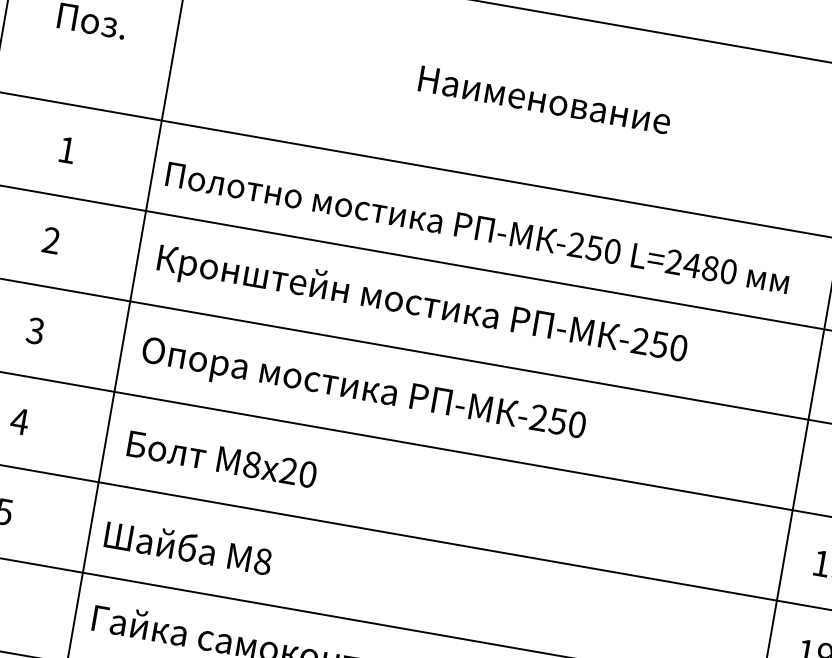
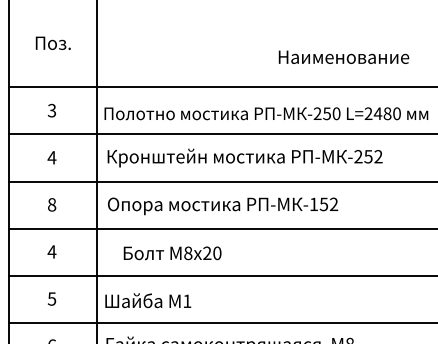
text: (544, 98) -> (343, 56), moved
text: (66, 149) -> (51, 110), 1 -> 3
text: (50, 239) -> (51, 157), 2 -> 4
text: (34, 330) -> (51, 204), 3 -> 8
text: (678, 347) -> (378, 156), -250 -> -252
text: (557, 421) -> (323, 204), -250 -> -152
text: (221, 459) -> (172, 253), moved
text: (263, 562) -> (187, 301), 8 -> 1

